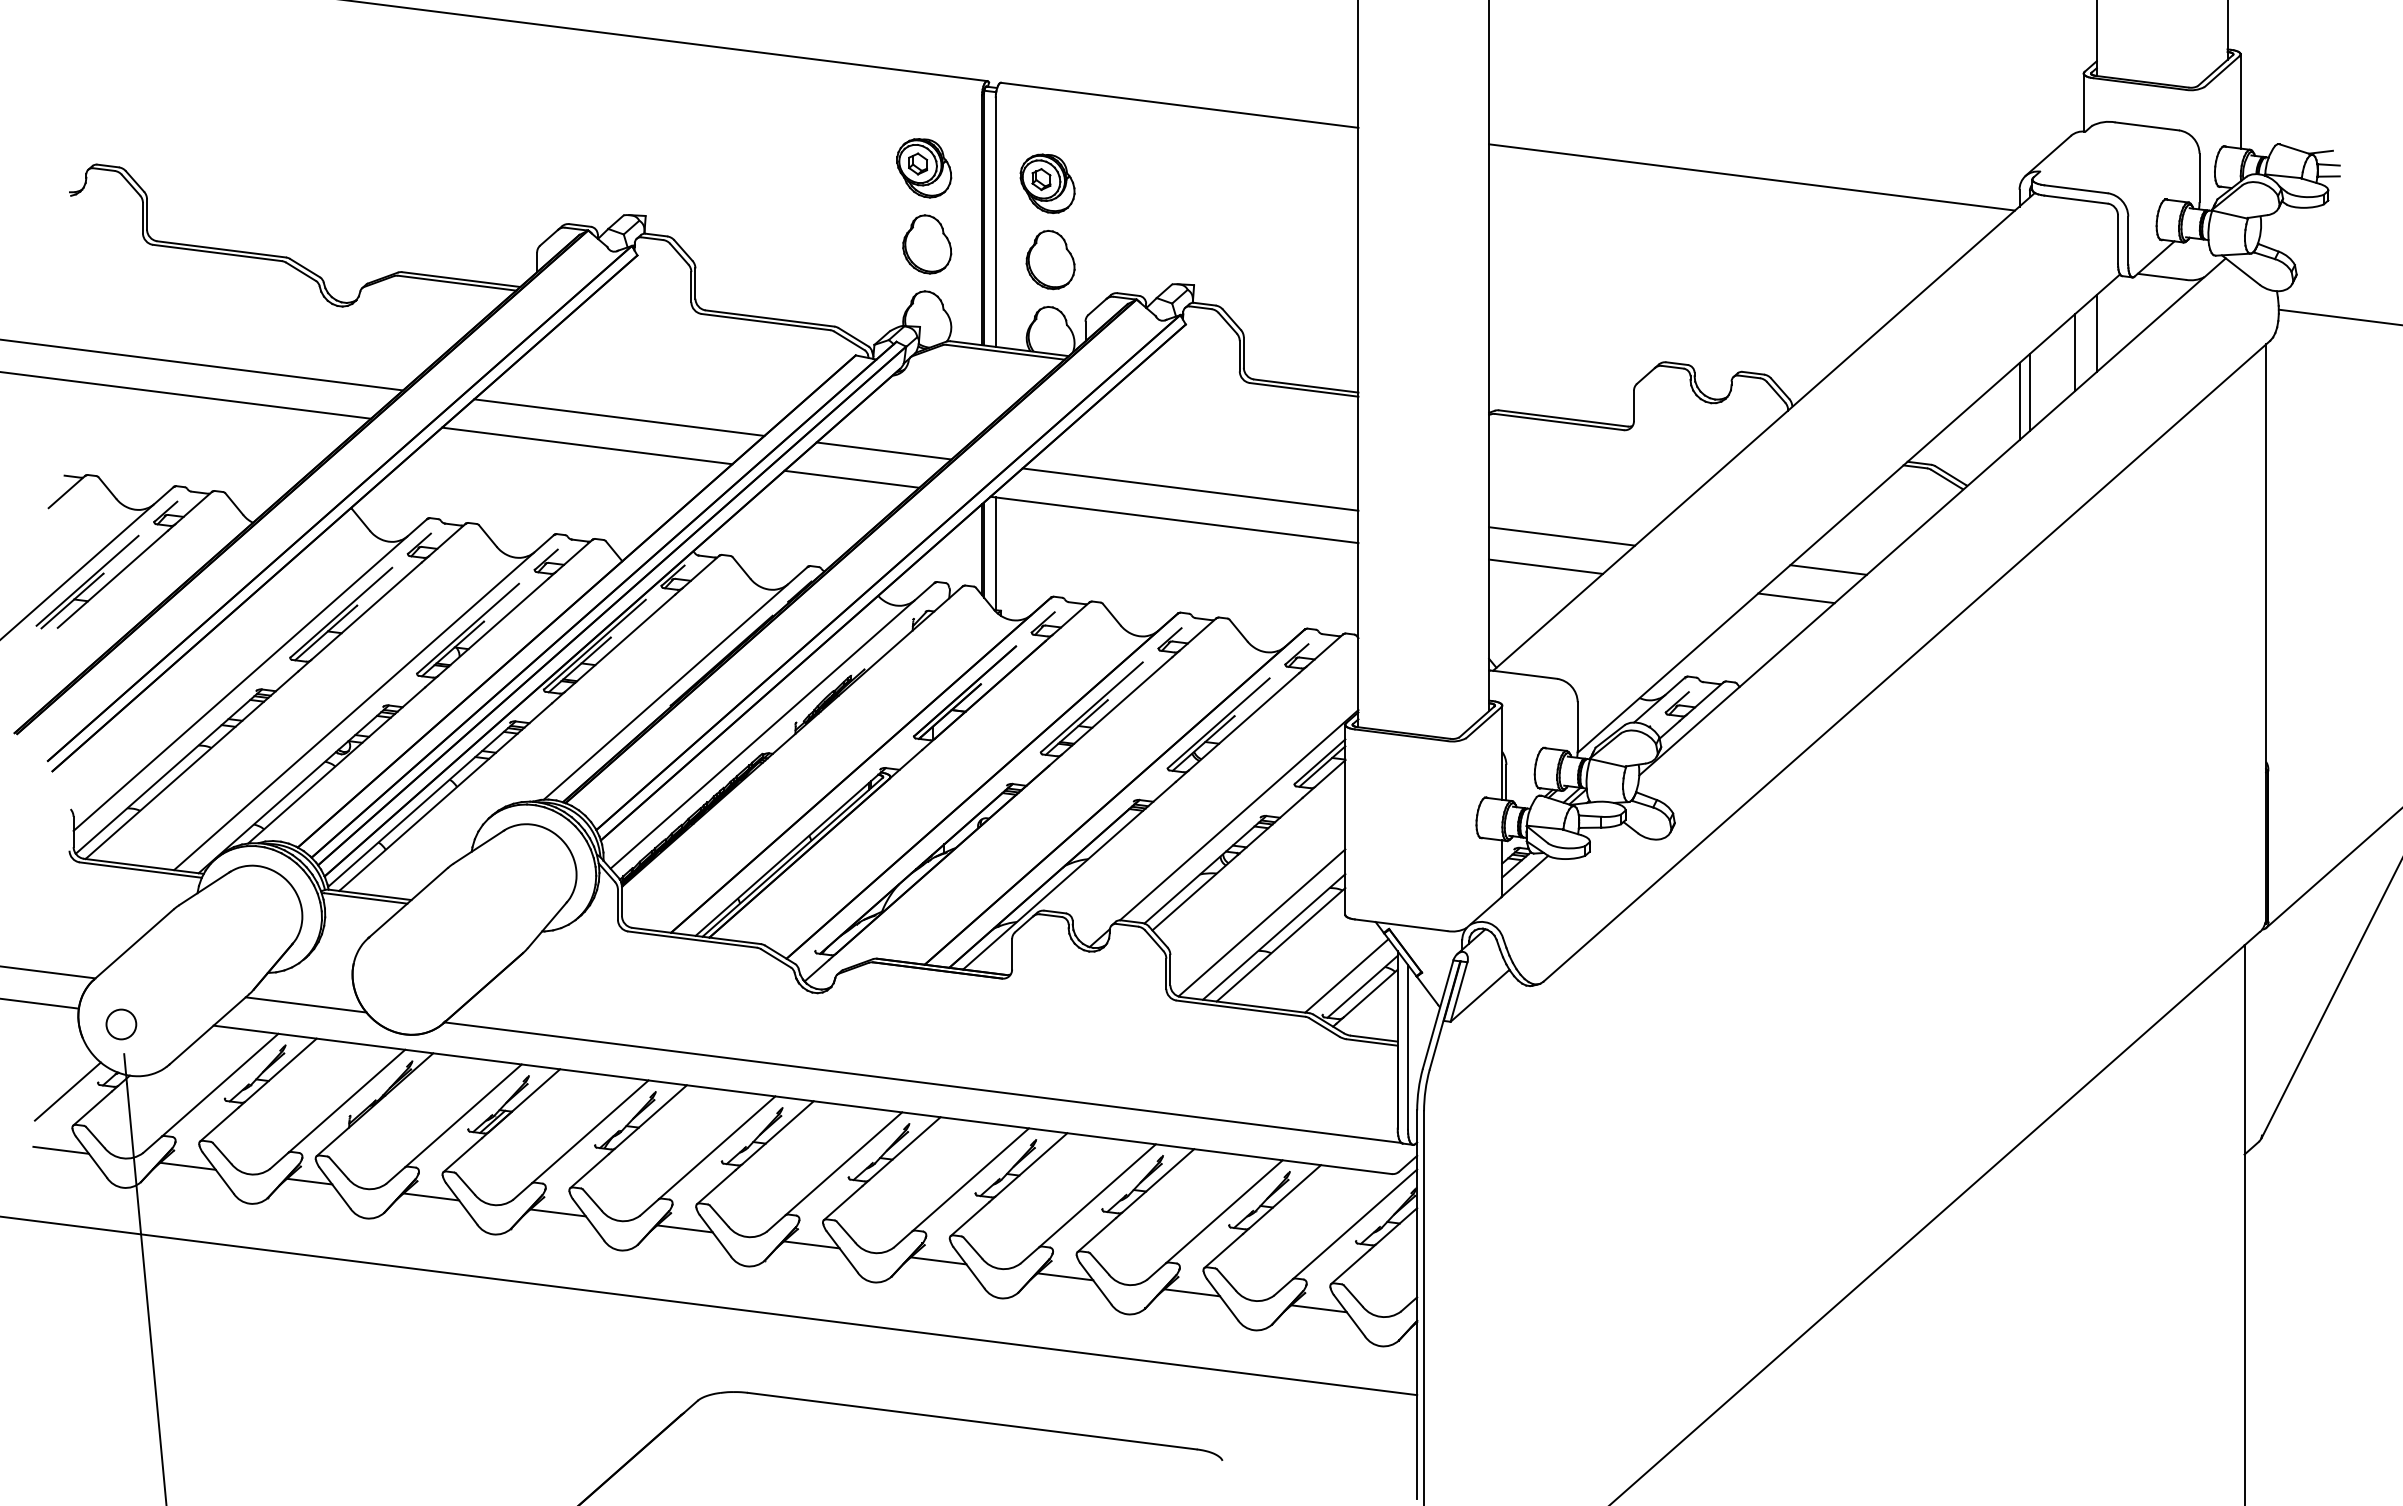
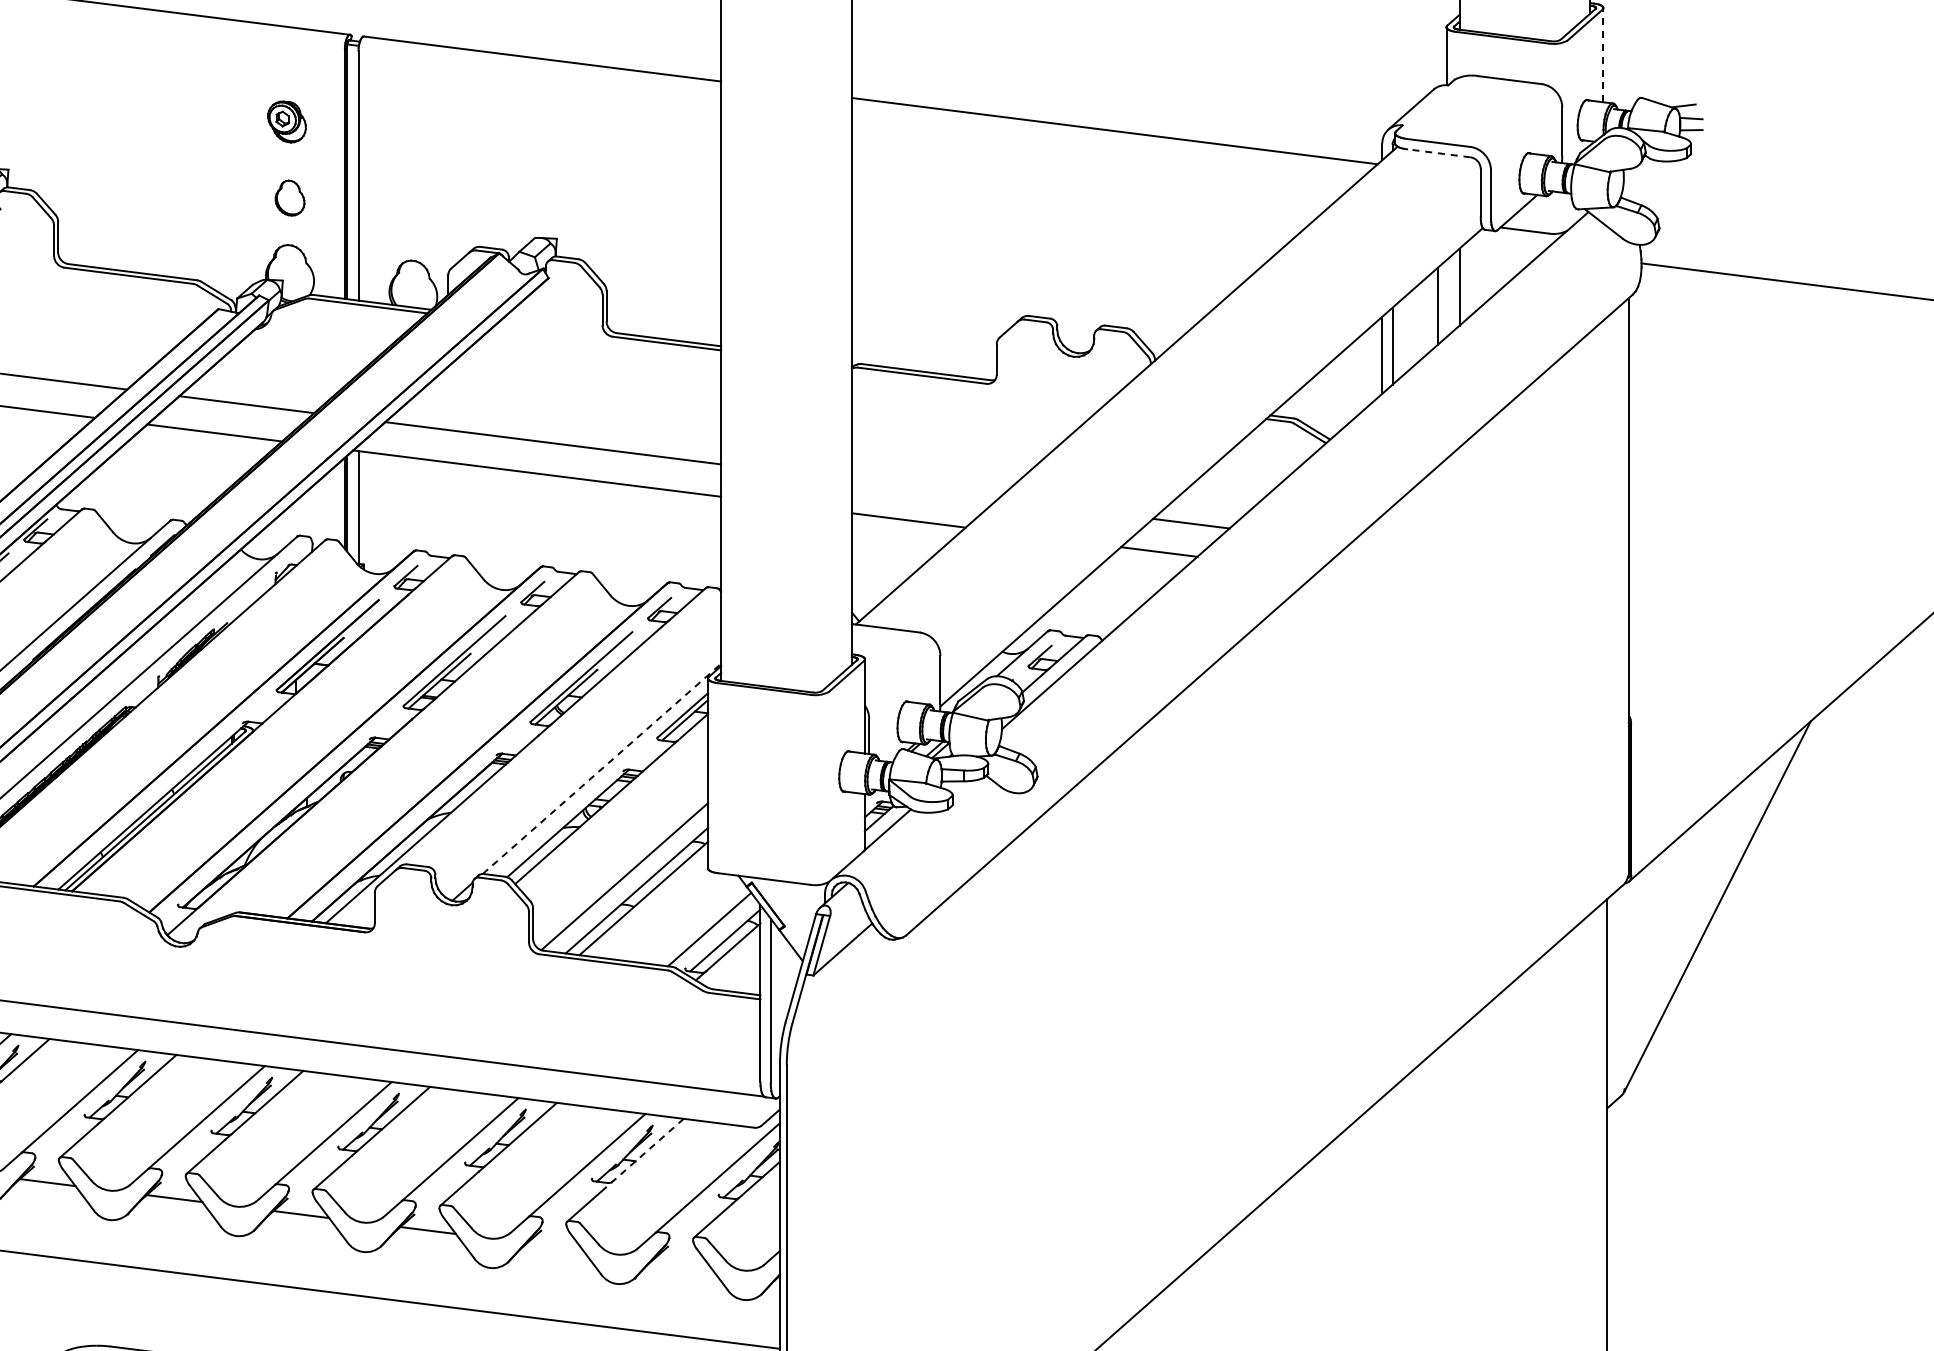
line: (2240, 101) -> (1603, 55), solid -> dashed
part: (924, 168) -> (287, 122), size x0.7
part: (1047, 183) -> (410, 137), removed
line: (2076, 199) -> (1439, 153), solid -> dashed
part: (927, 244) -> (290, 198), size x0.6
part: (1050, 259) -> (413, 213), removed
line: (1562, 536) -> (925, 490), removed
line: (1239, 815) -> (602, 769), solid -> dashed
line: (1281, 1199) -> (644, 1153), solid -> dashed
line: (1192, 1292) -> (555, 1246), removed
line: (1318, 1308) -> (681, 1262), removed

